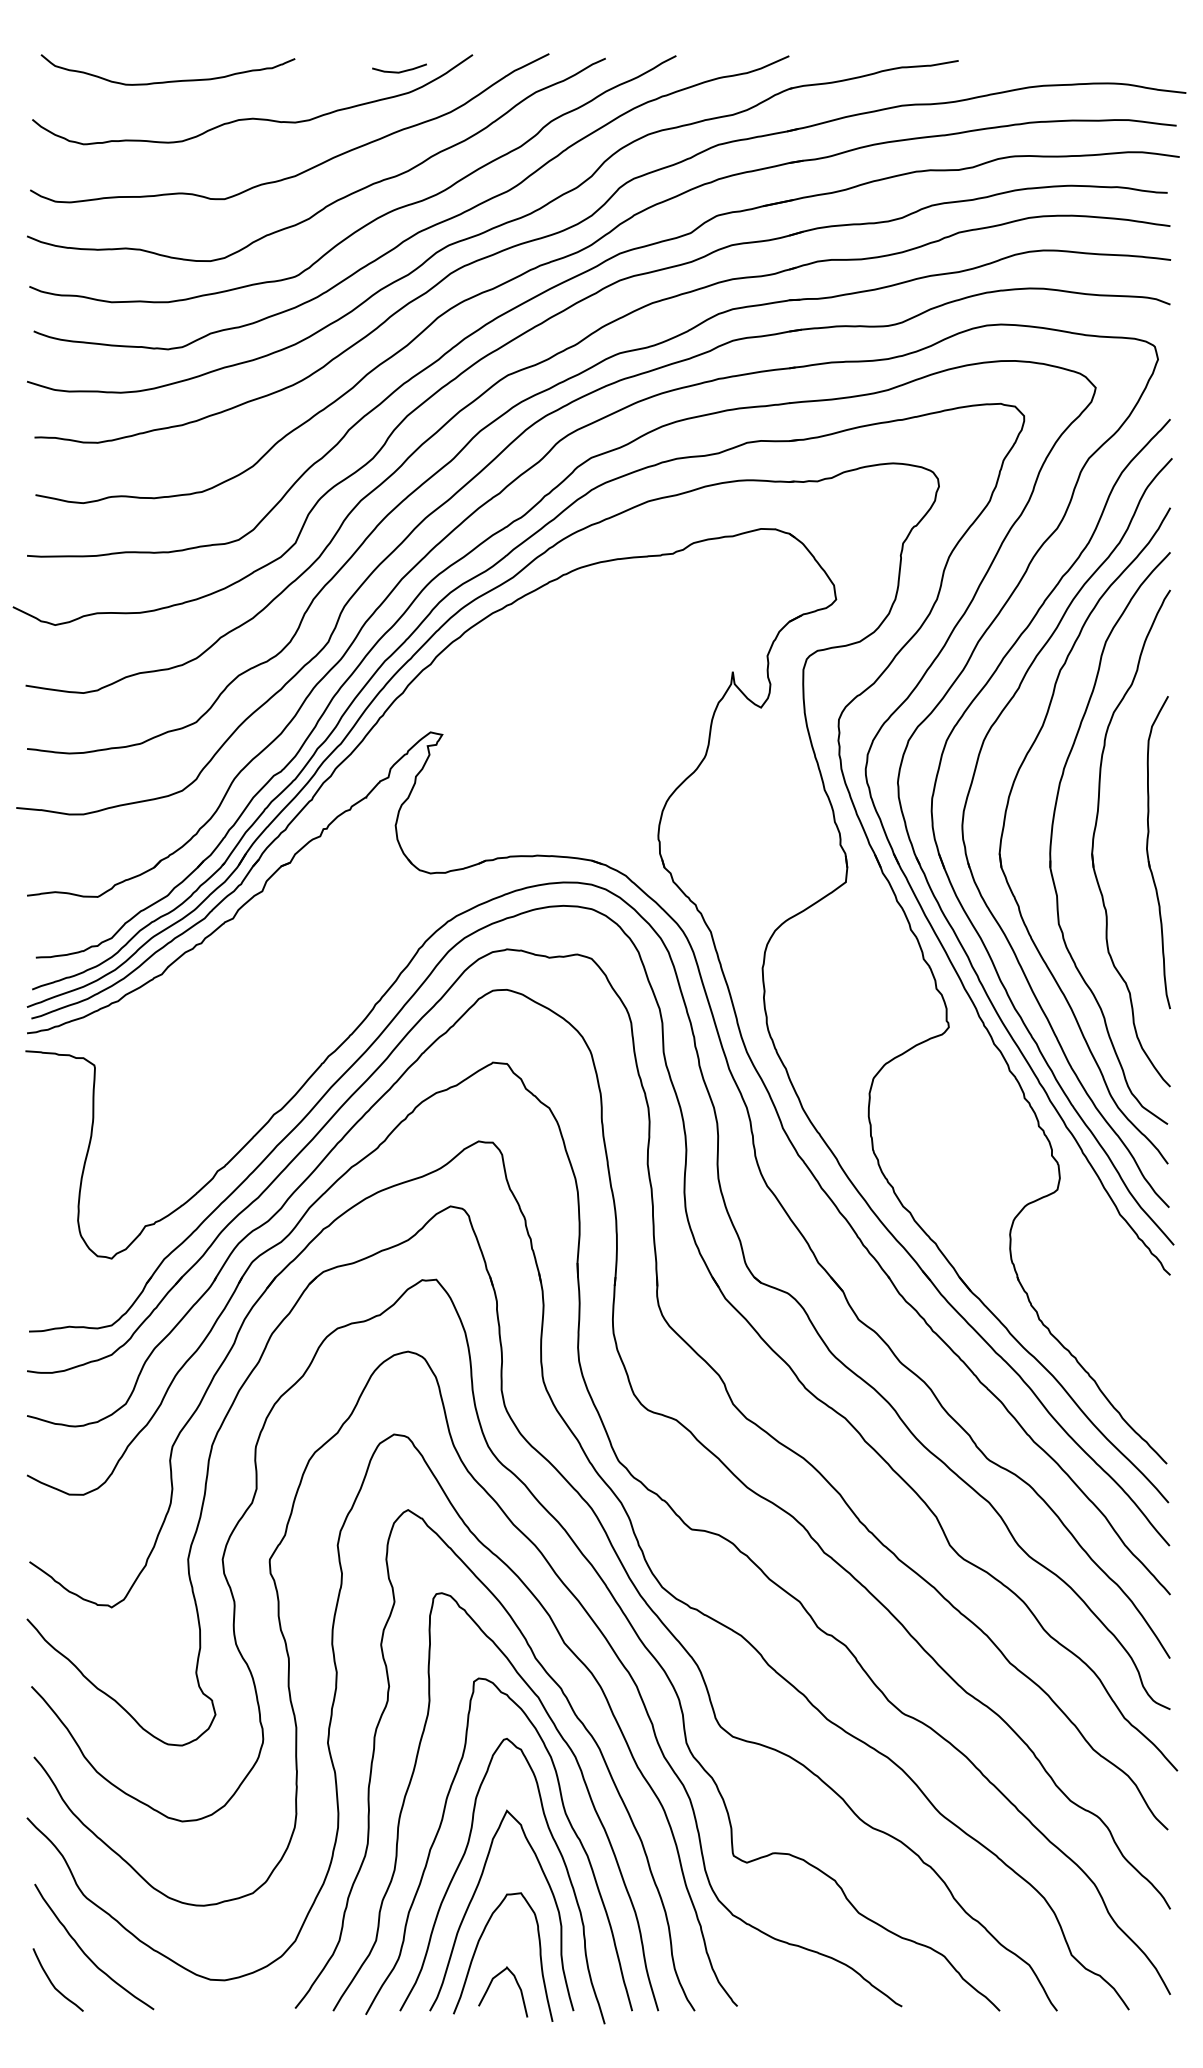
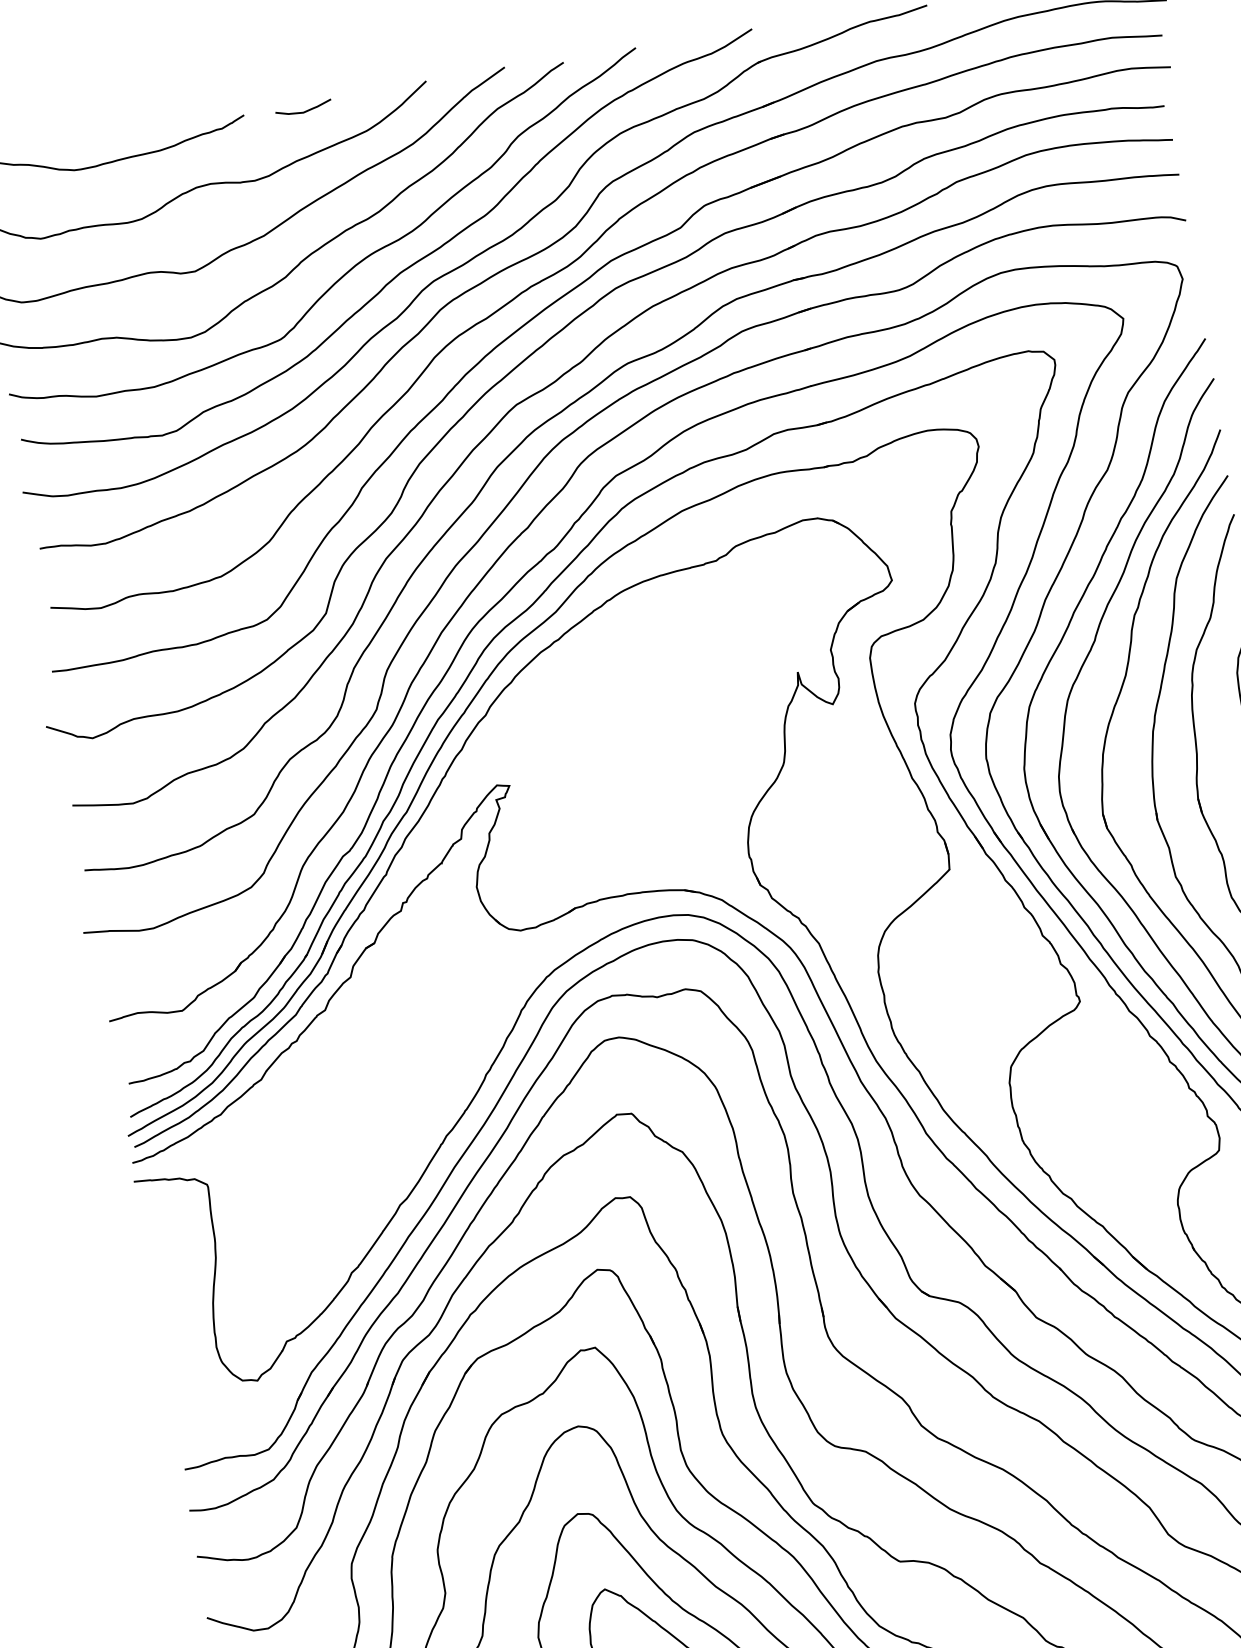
curve: (399, 71) -> (304, 111), moved

